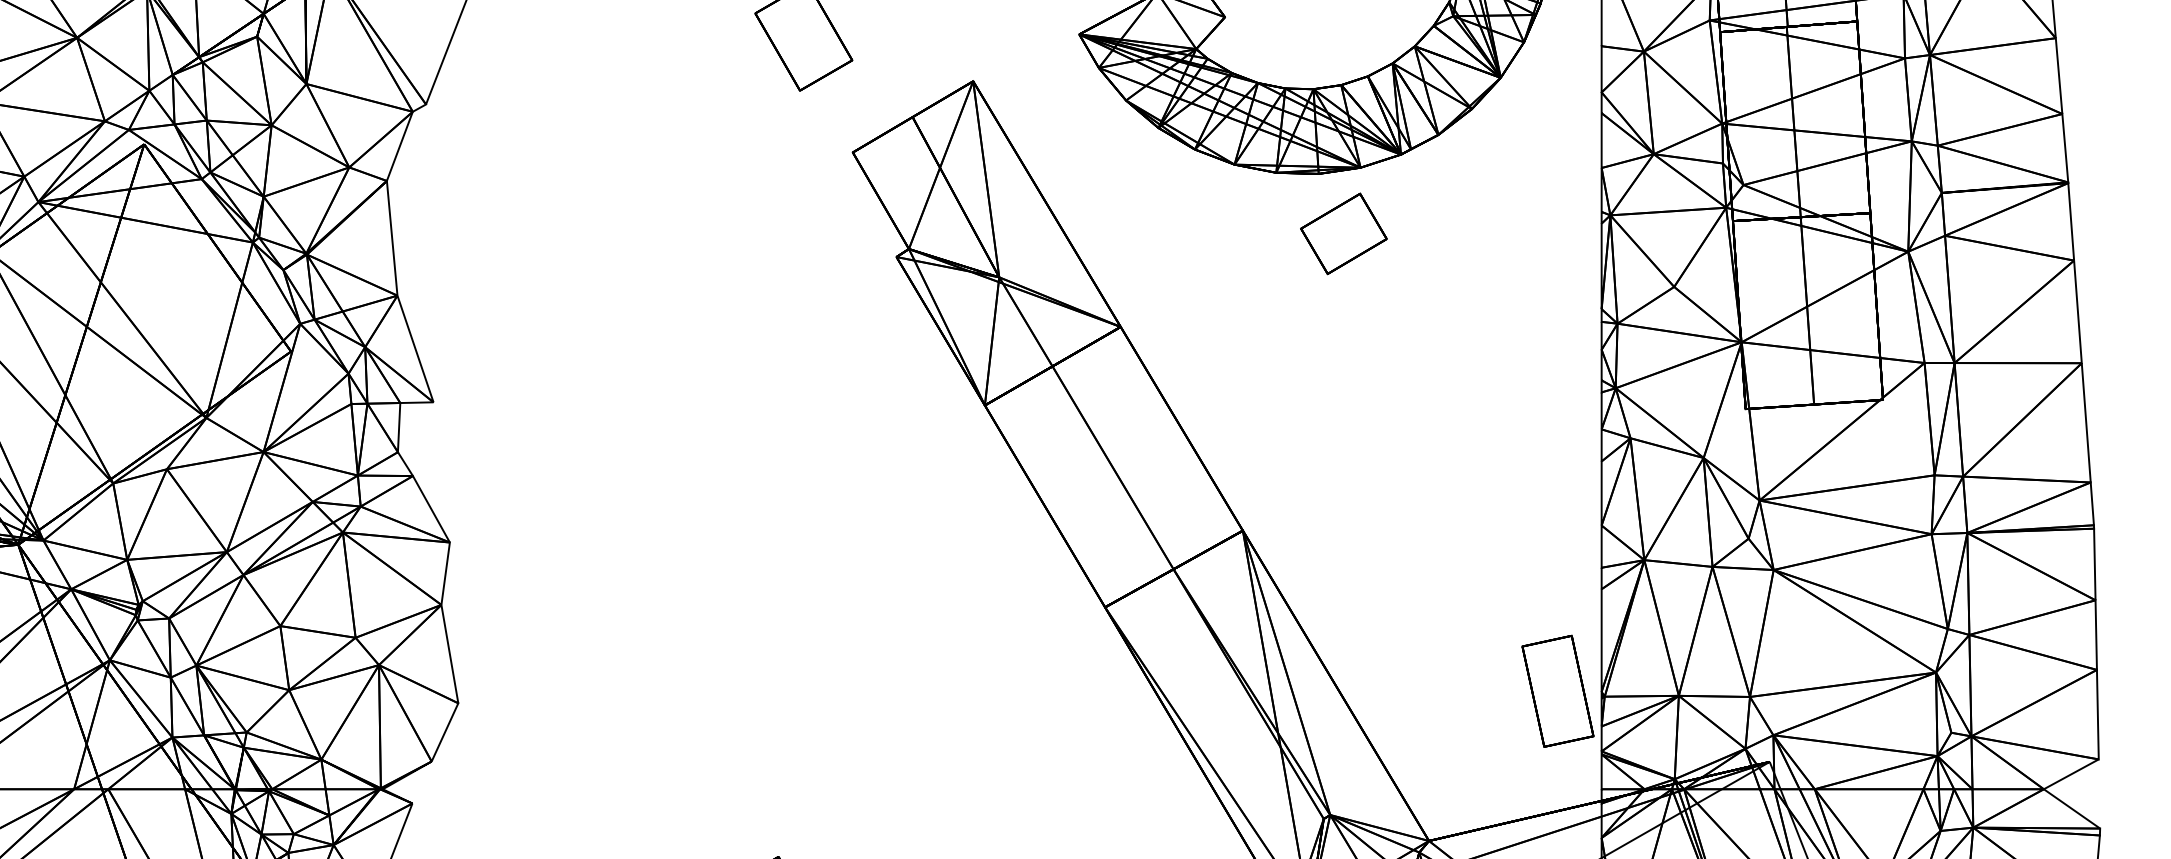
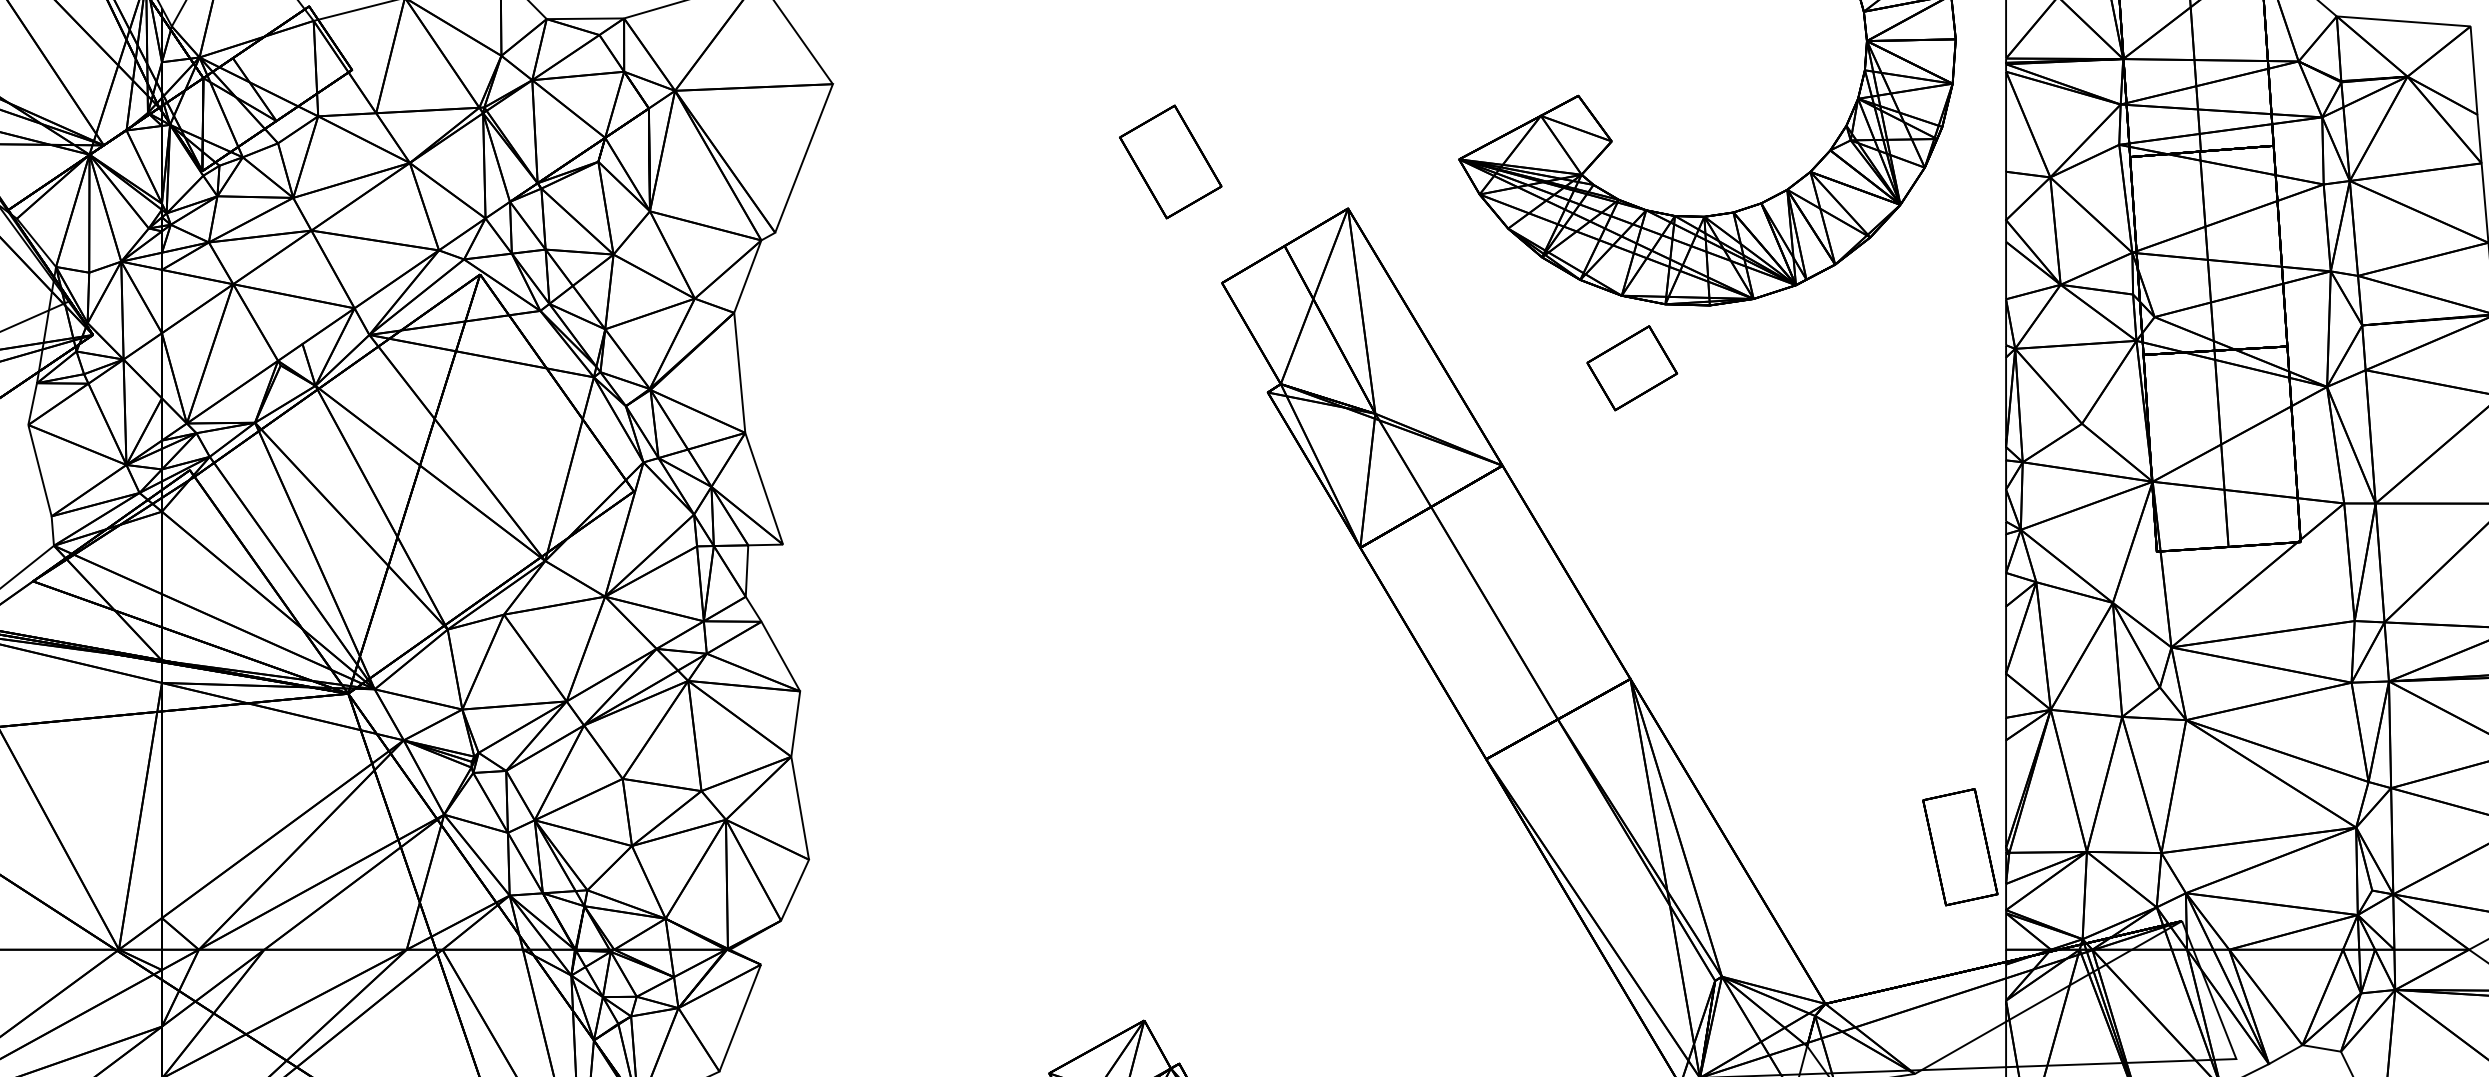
part: (1344, 234) -> (1632, 368), moved

